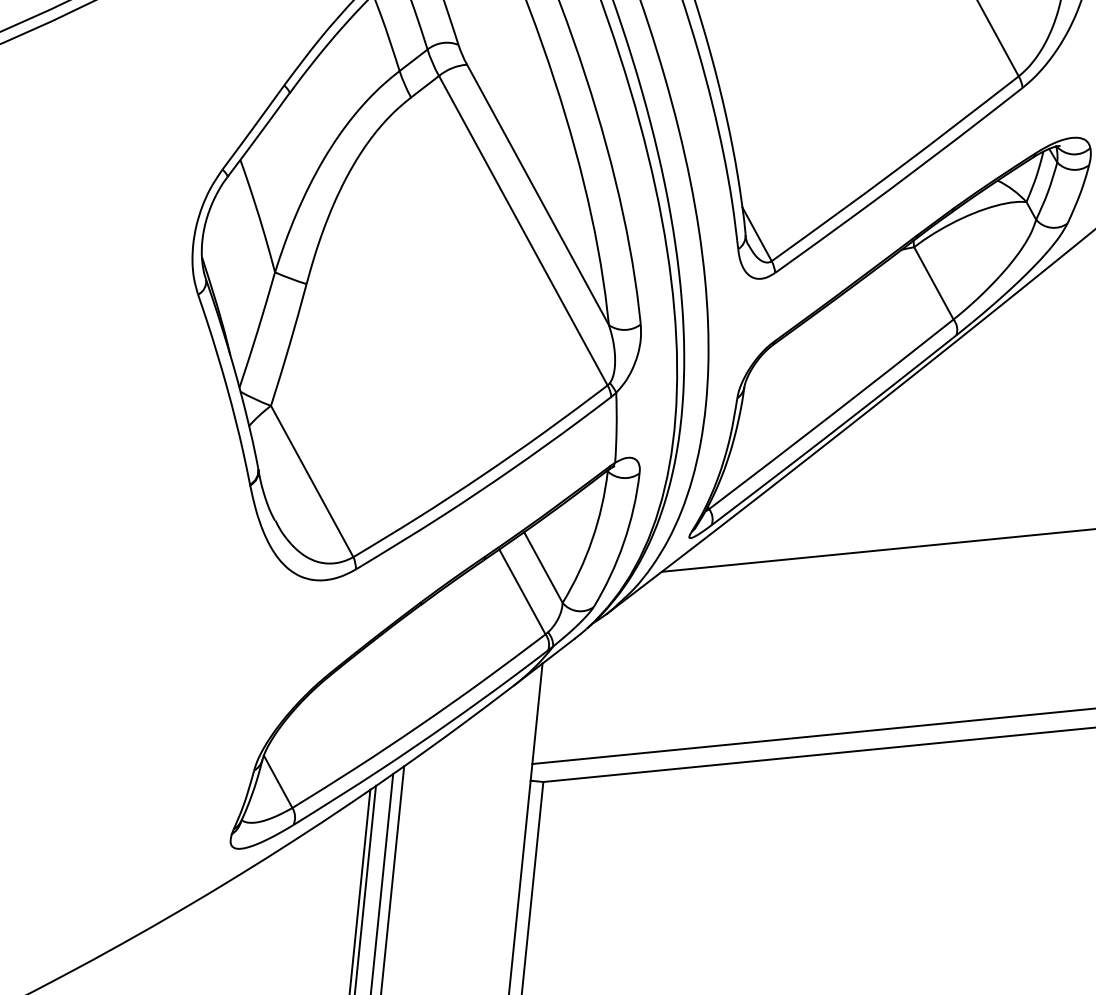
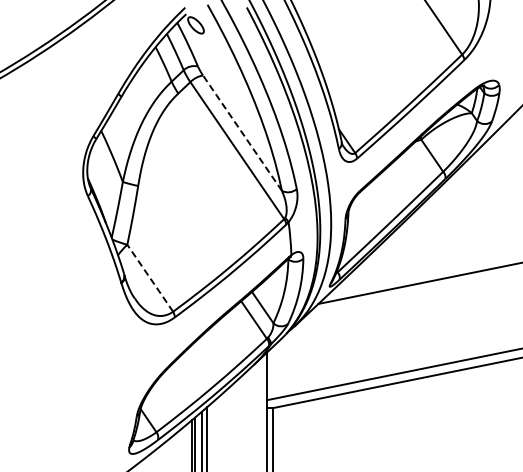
line: (538, 195) -> (242, 133), solid -> dashed
line: (312, 482) -> (150, 278), solid -> dashed

